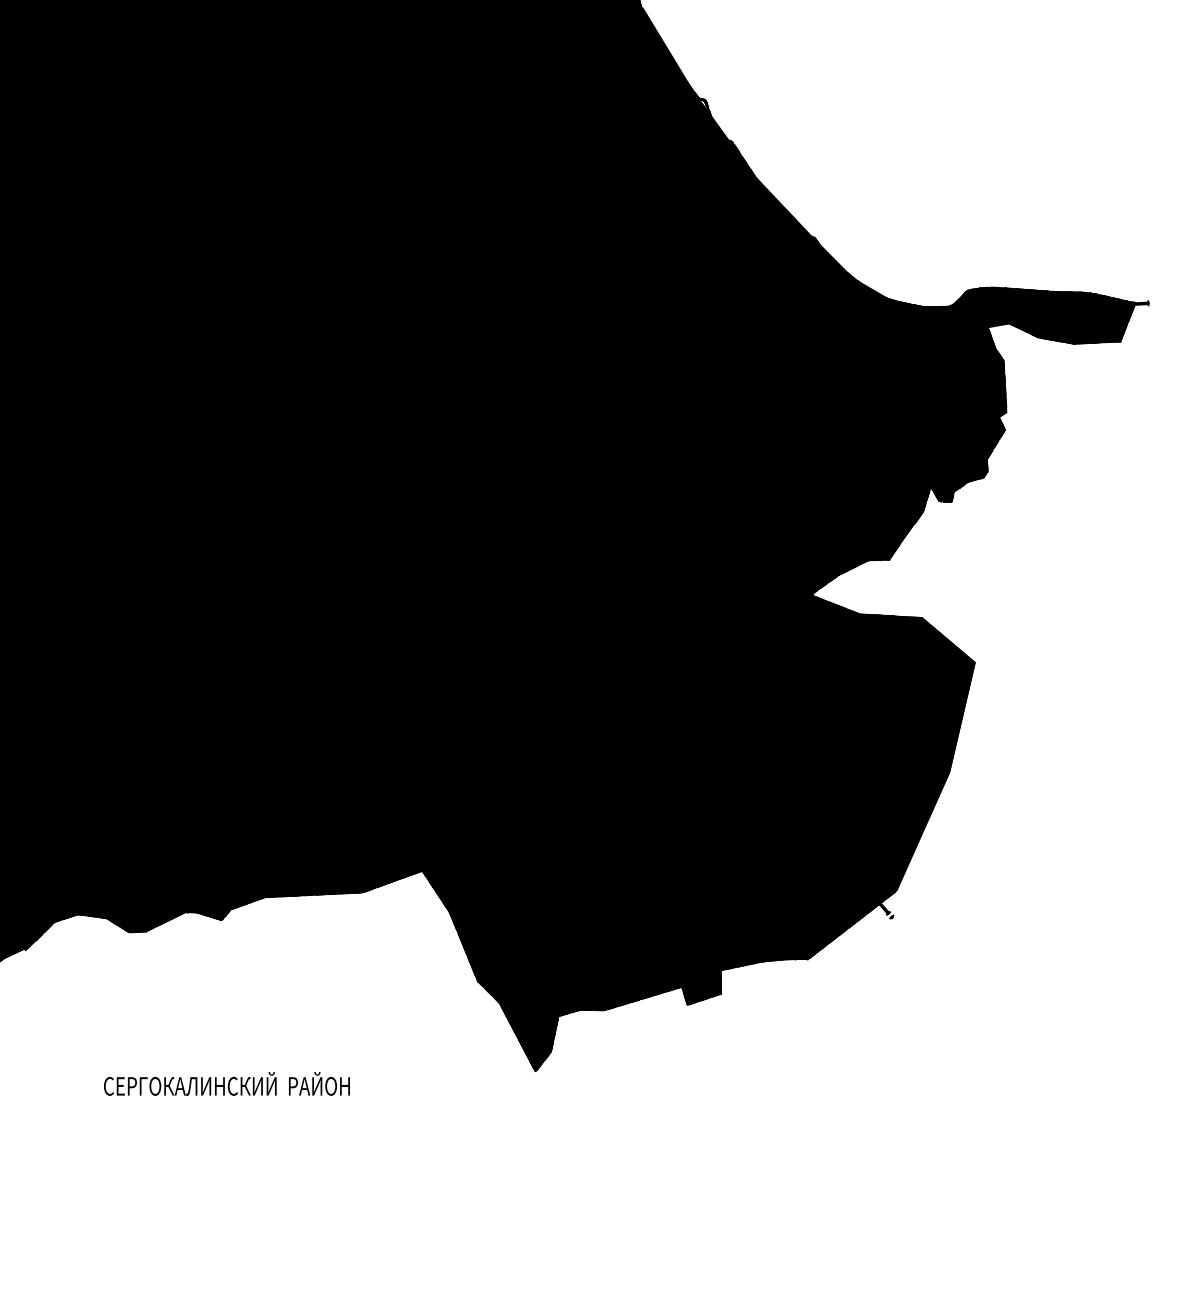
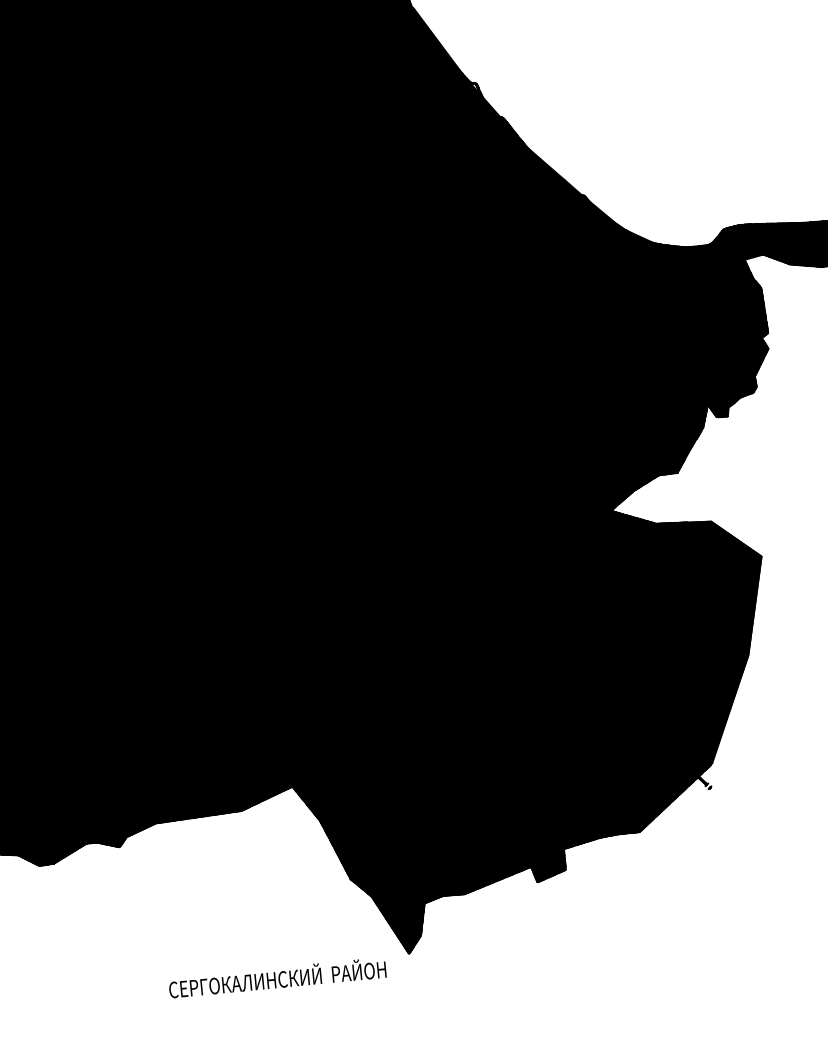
text: (226, 1083) -> (277, 977), moved

